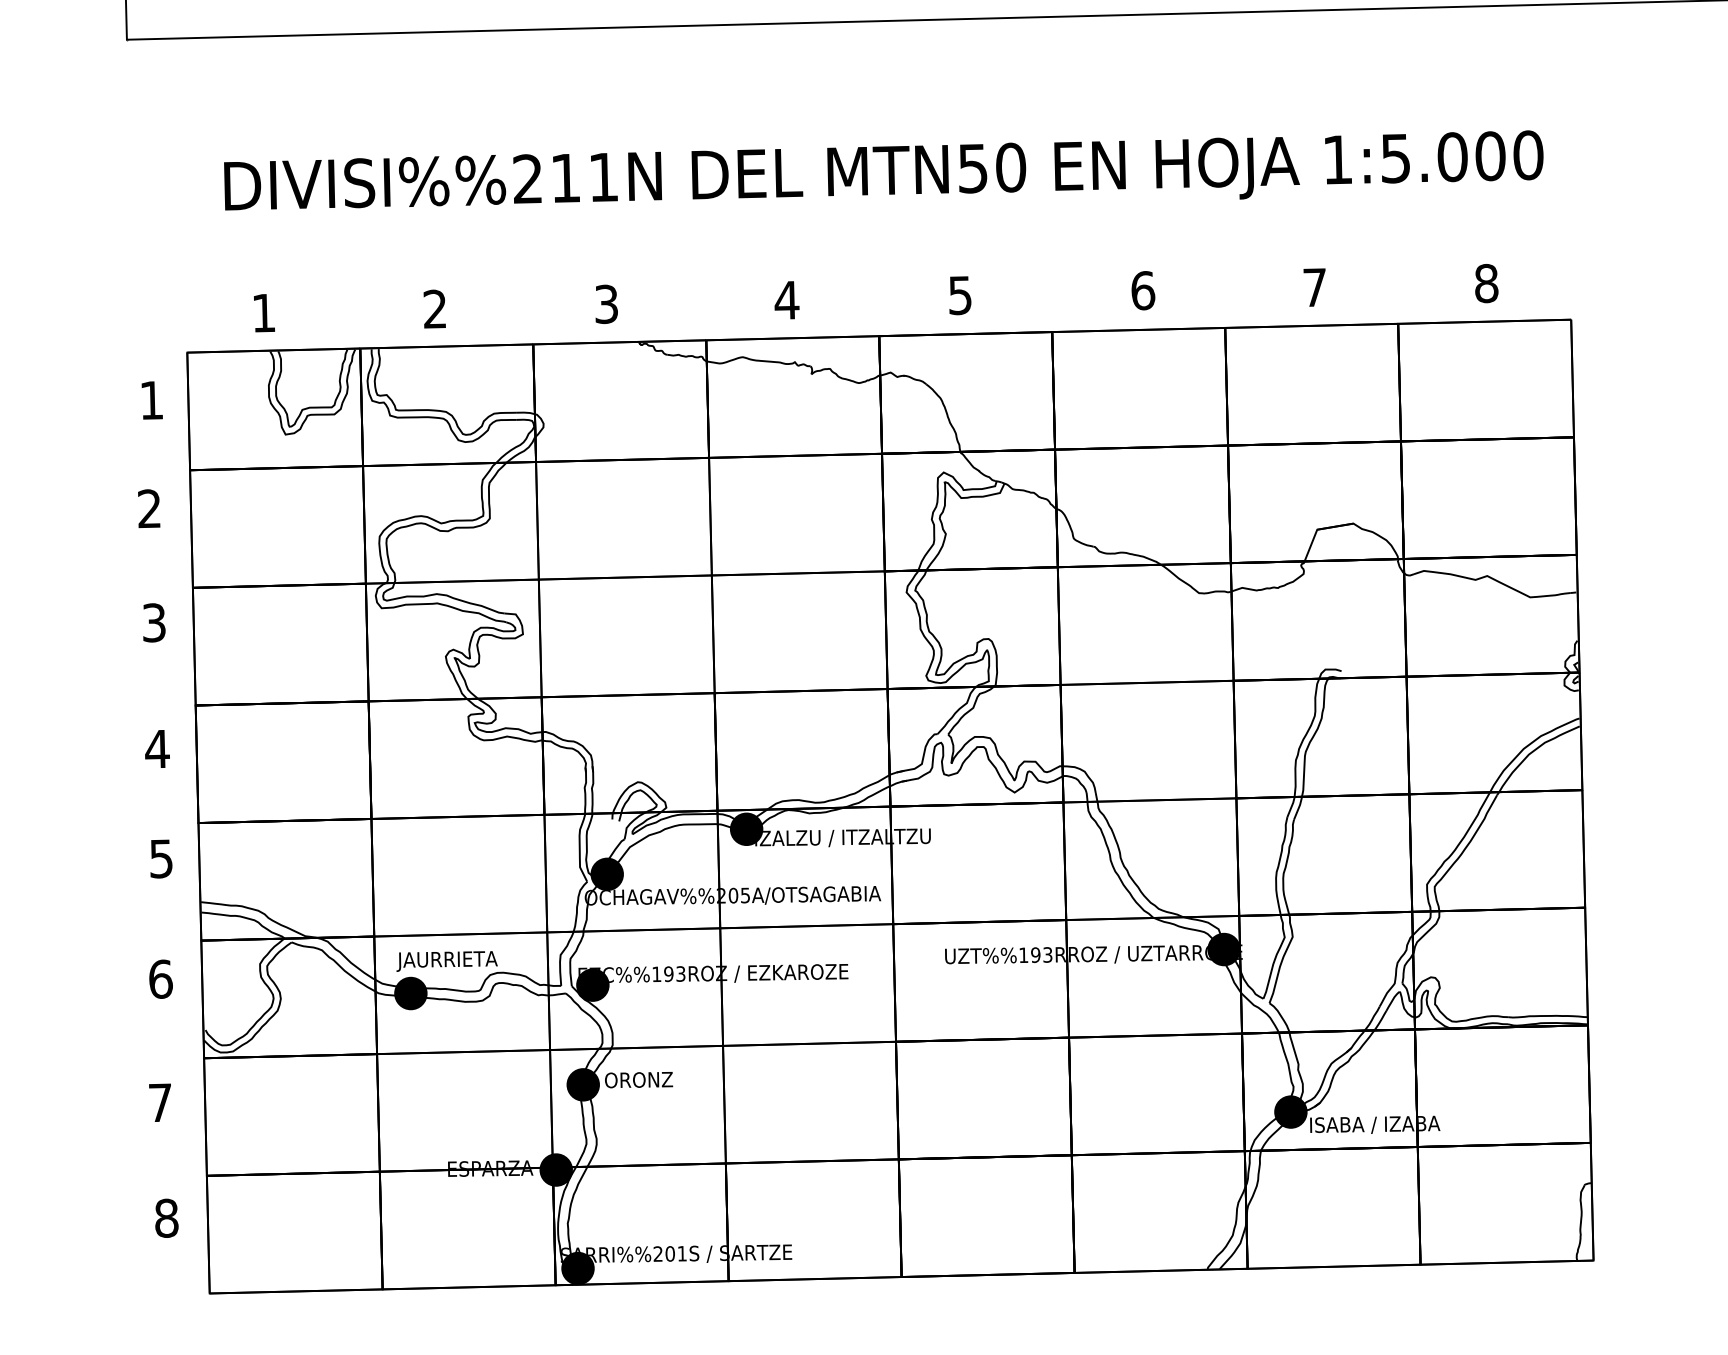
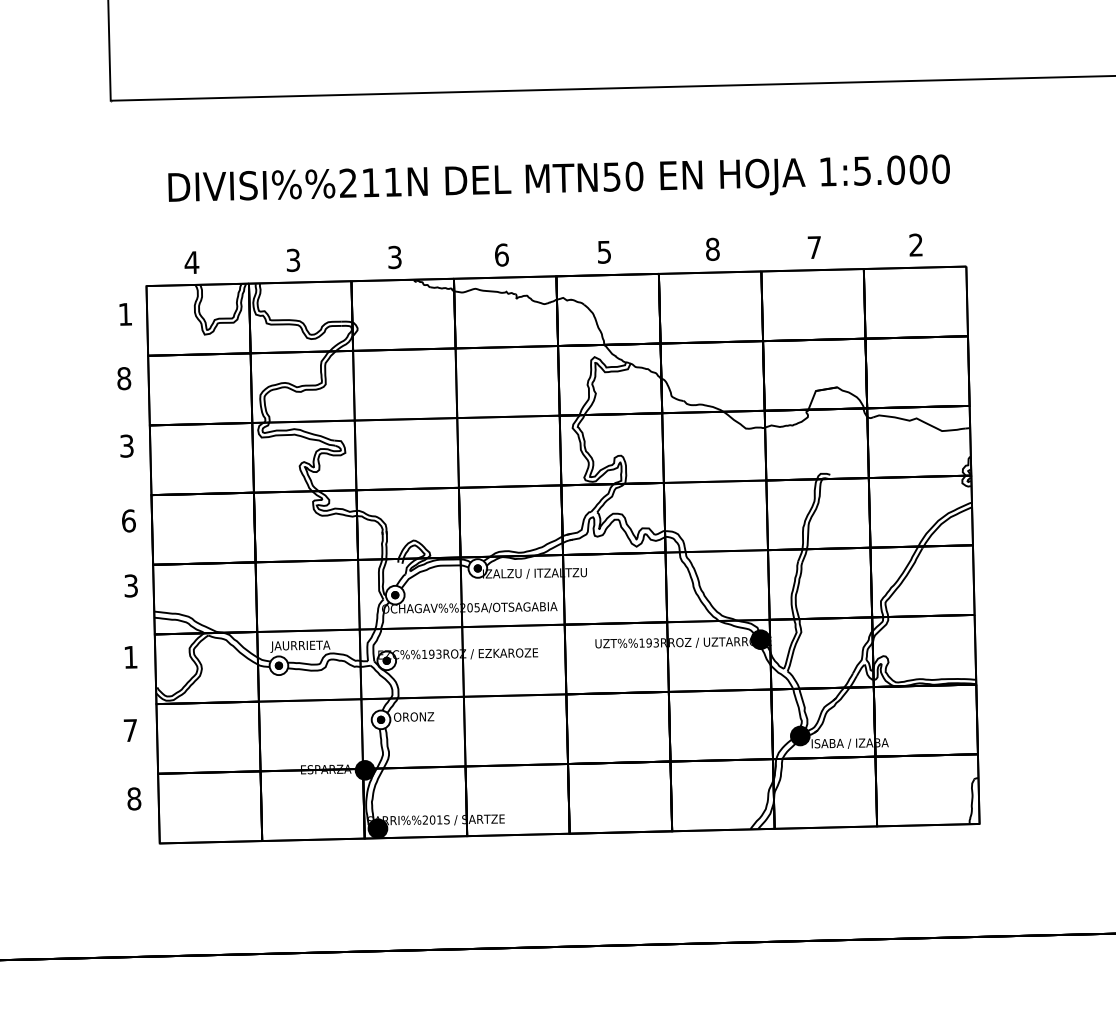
text: (1487, 282) -> (916, 244), 8 -> 2
text: (1142, 289) -> (712, 248), 6 -> 8
text: (786, 299) -> (501, 254), 4 -> 6
text: (435, 309) -> (293, 260), 2 -> 3
text: (263, 312) -> (191, 262), 1 -> 4
text: (150, 508) -> (124, 378), 2 -> 8
text: (156, 748) -> (128, 520), 4 -> 6
fill: (746, 829) -> (477, 568), removed
text: (160, 858) -> (130, 585), 5 -> 3
fill: (605, 873) -> (394, 594), removed
text: (160, 977) -> (130, 656), 6 -> 1
fill: (592, 984) -> (386, 660), removed
fill: (410, 993) -> (278, 665), removed
fill: (582, 1084) -> (380, 719), removed

